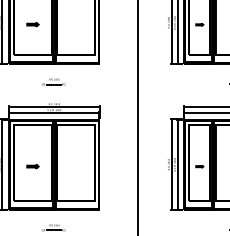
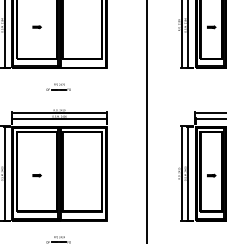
part: (32, 24) -> (36, 26), size x0.62
part: (32, 166) -> (36, 175), size x0.62

